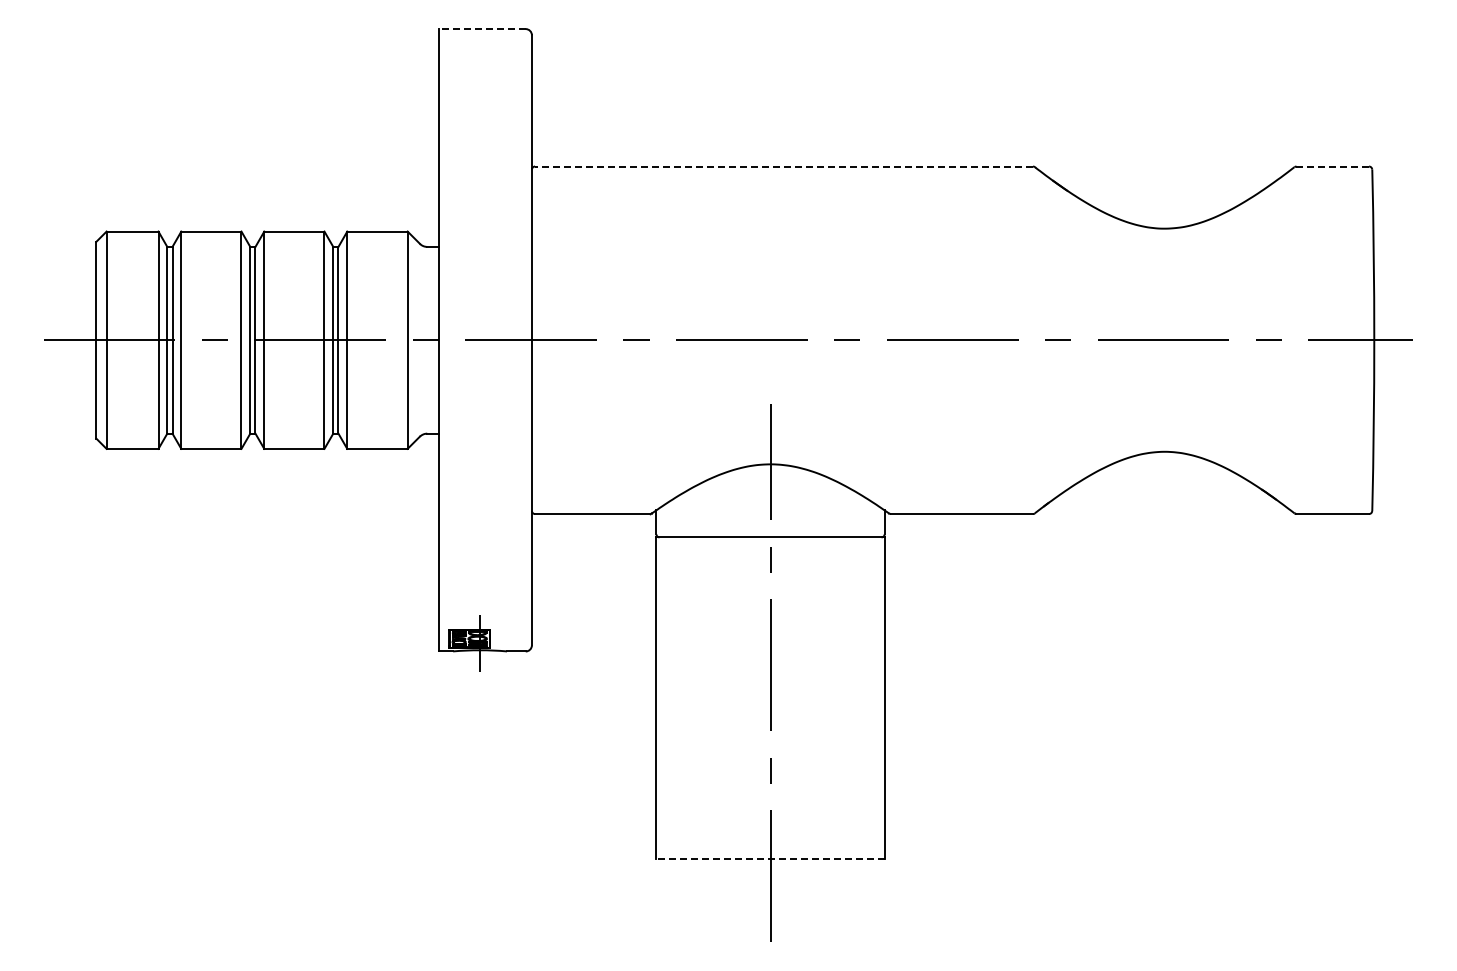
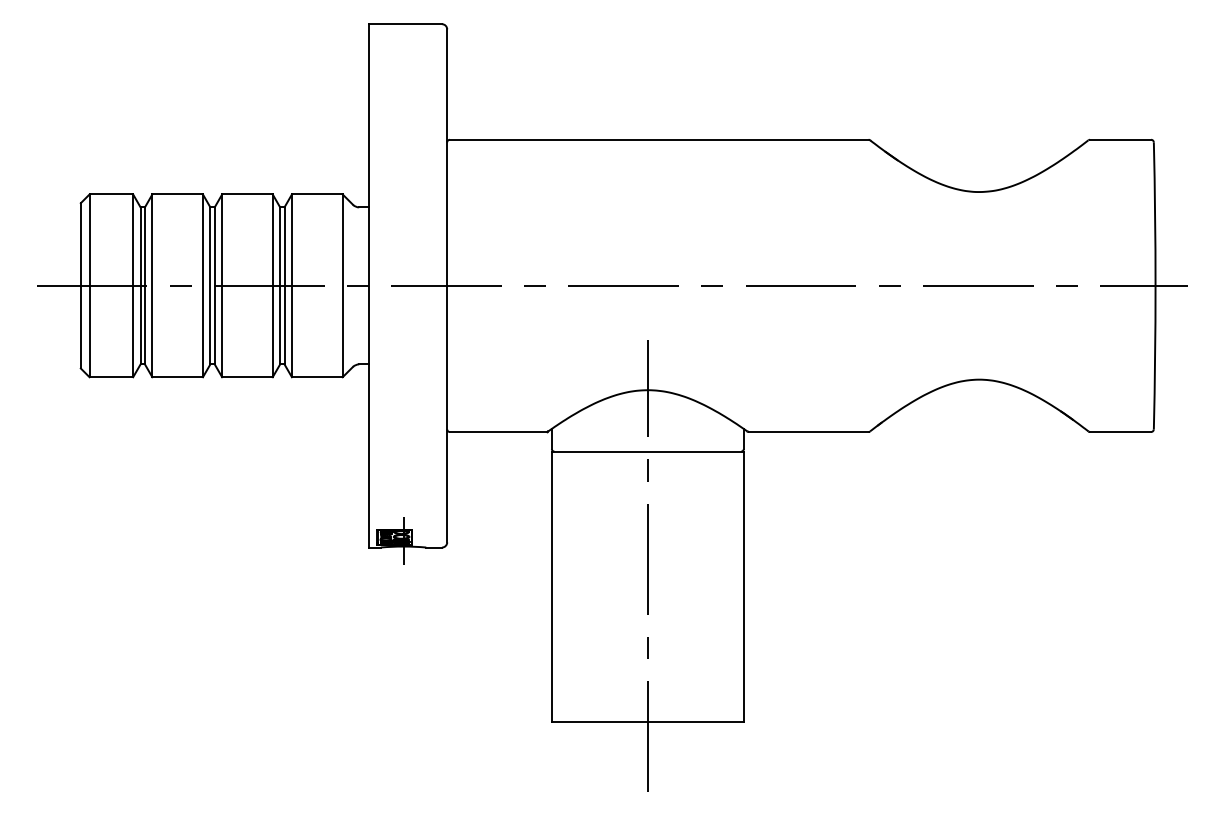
line: (482, 29) -> (405, 24), dashed -> solid
line: (784, 166) -> (659, 139), dashed -> solid
line: (1332, 166) -> (1120, 139), dashed -> solid
line: (770, 858) -> (647, 721), dashed -> solid

